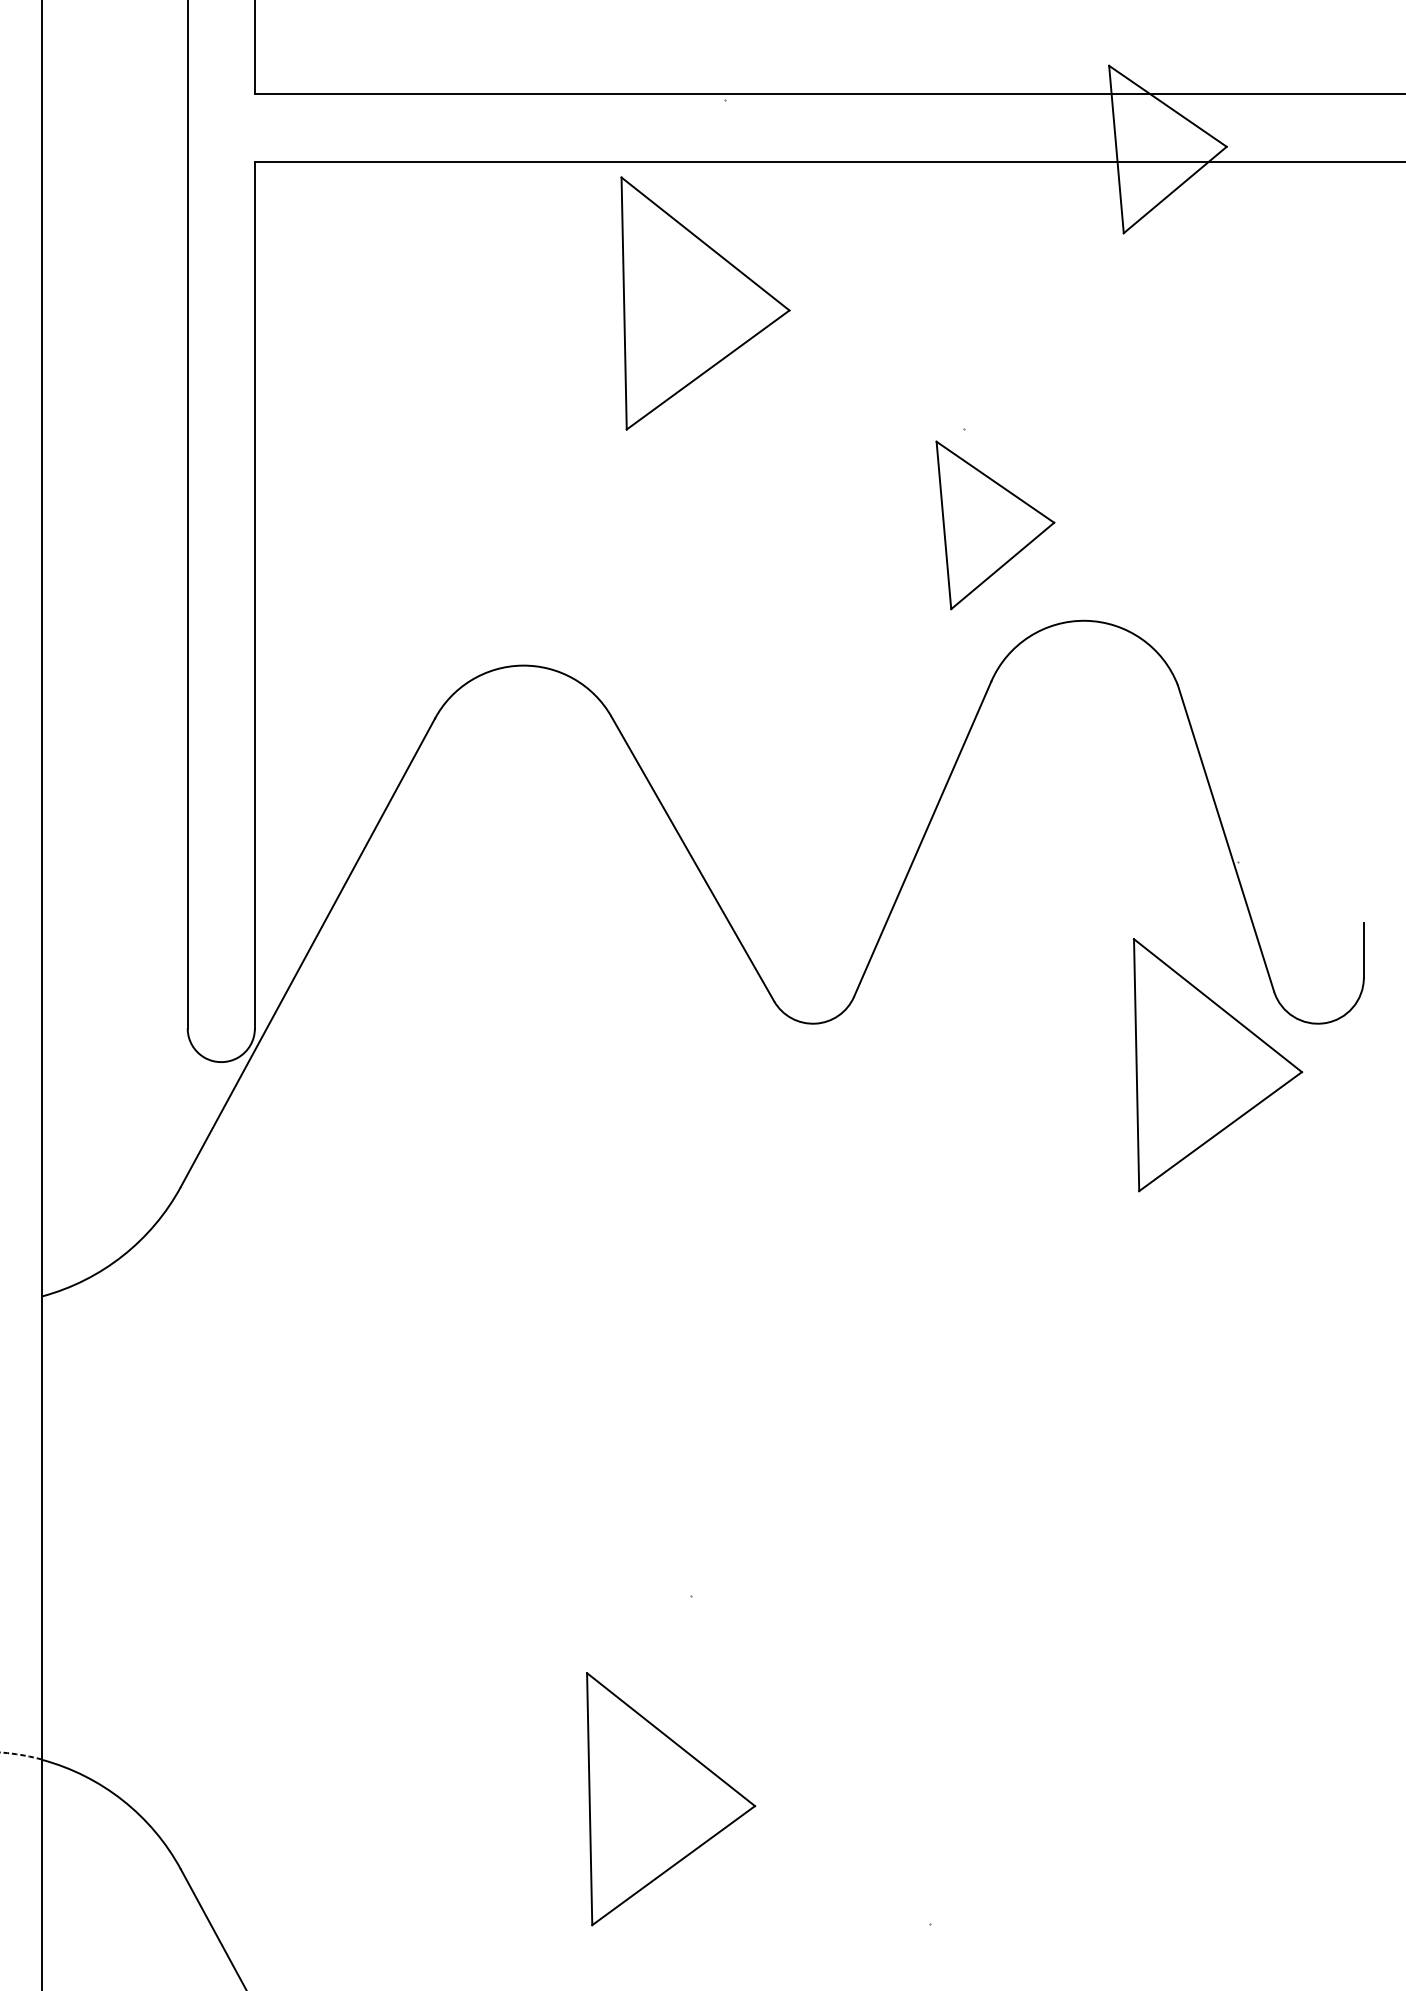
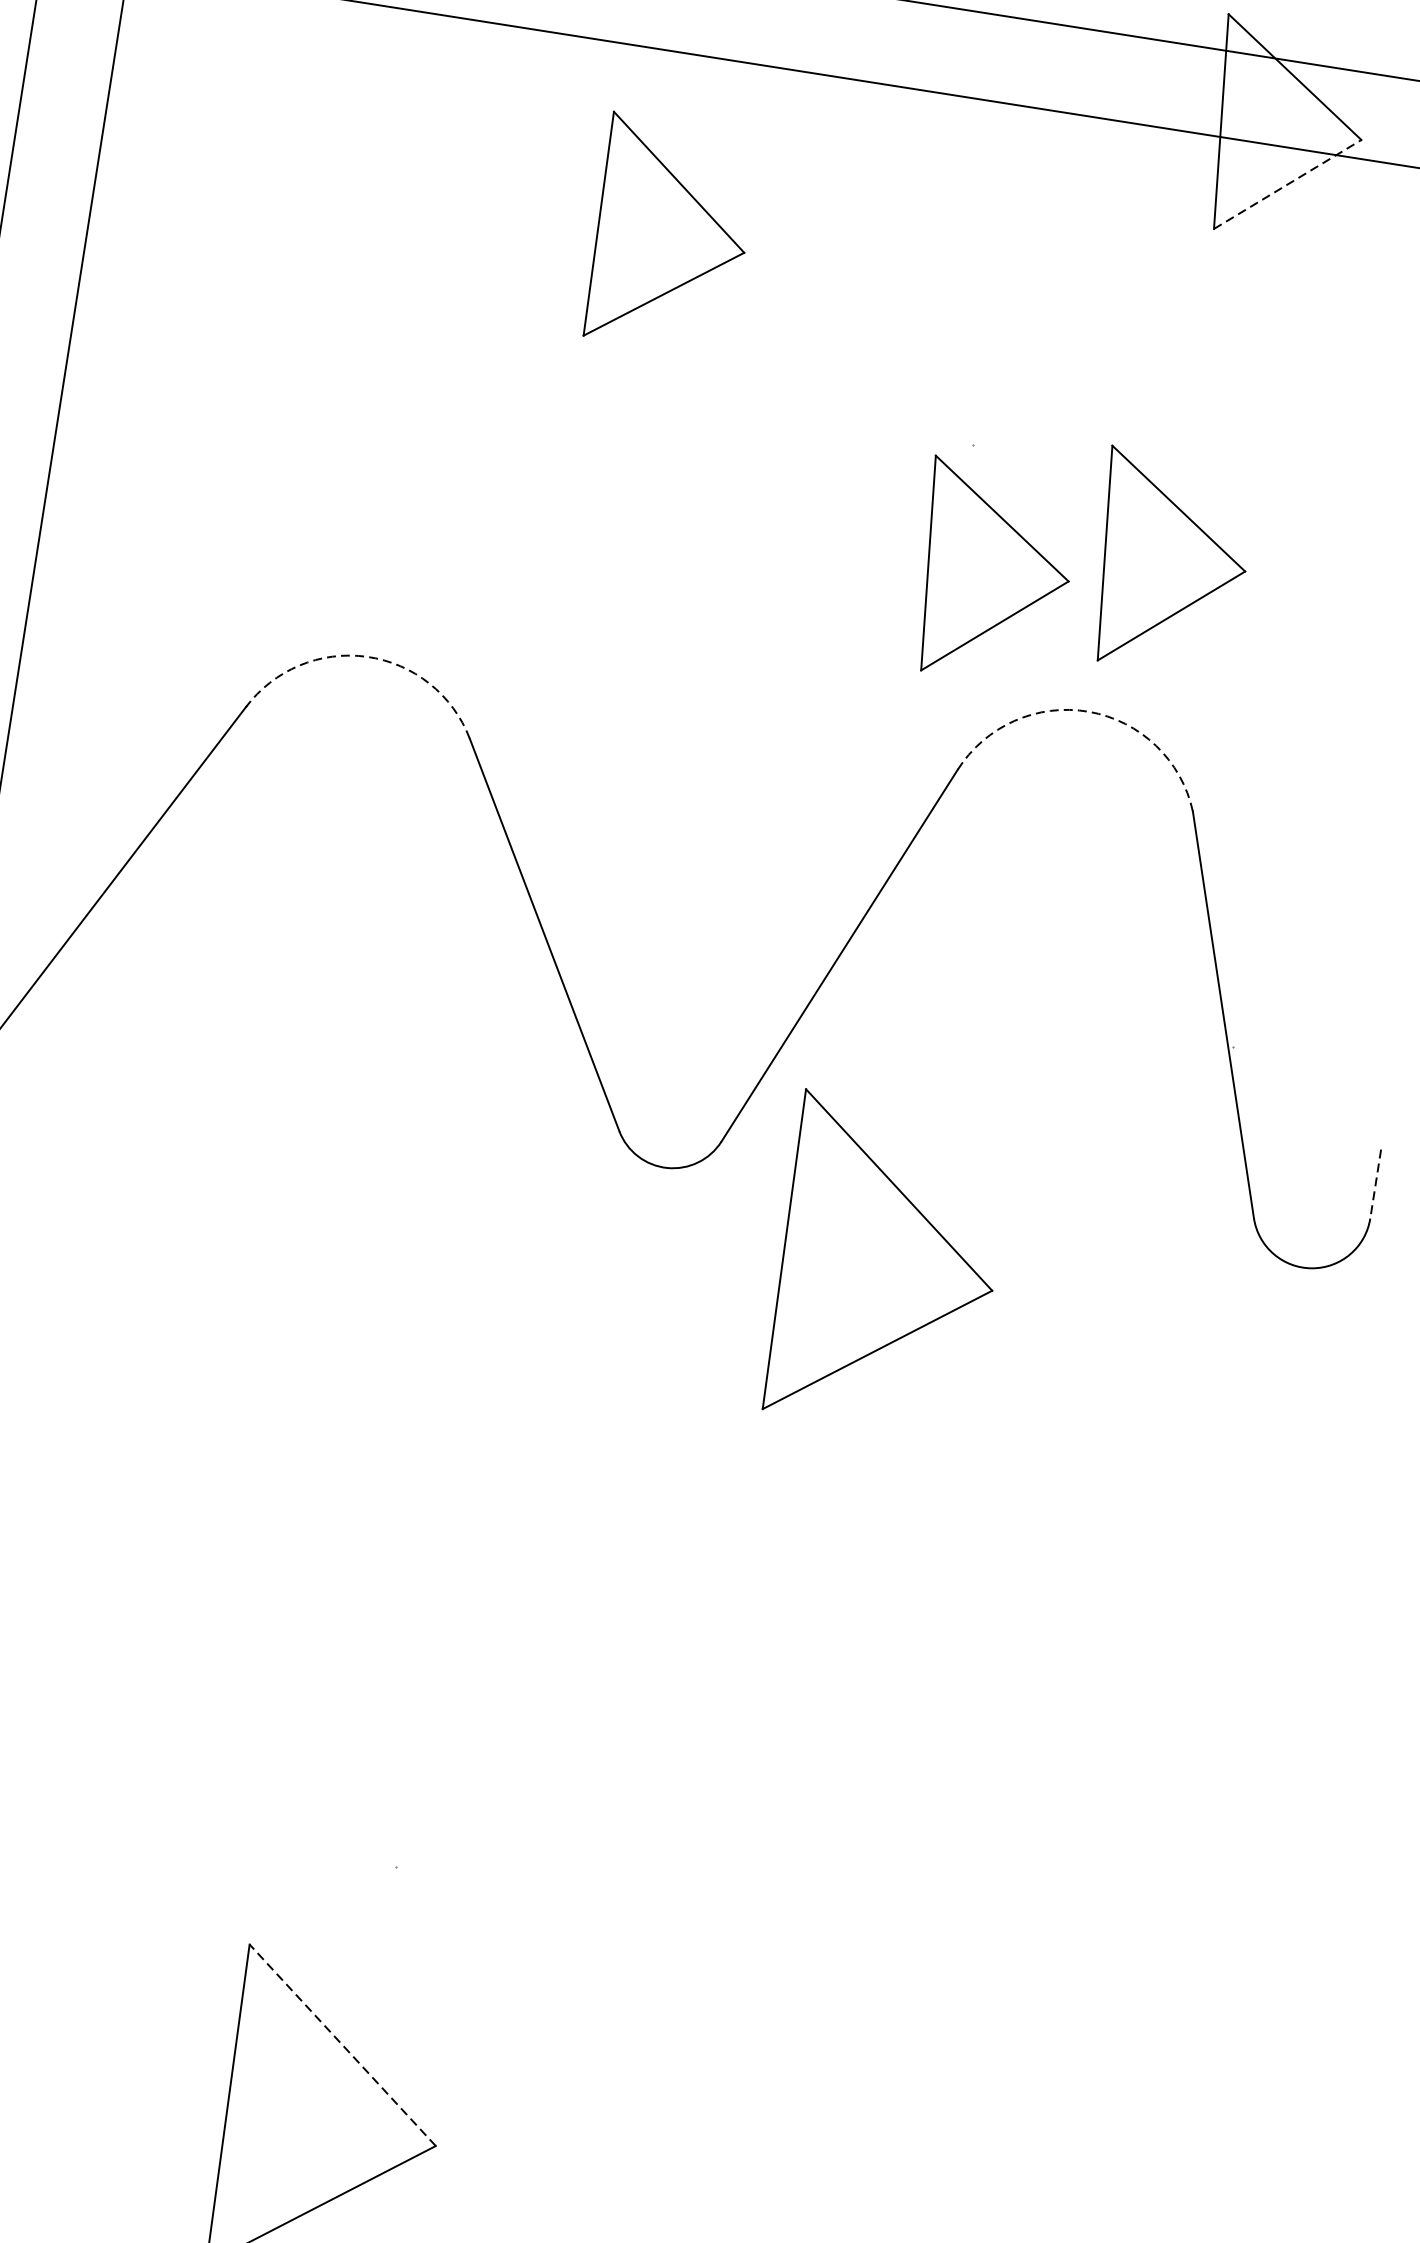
line: (1175, 189) -> (1288, 183), solid -> dashed
part: (705, 303) -> (670, 234), size x0.7
part: (1130, 496) -> (1170, 563), added
arc: (1085, 620) -> (1088, 711), solid -> dashed
arc: (522, 665) -> (367, 656), solid -> dashed
line: (1363, 951) -> (1375, 1185), solid -> dashed
part: (1218, 1065) -> (887, 1265), moved
line: (670, 1739) -> (342, 2044), solid -> dashed

